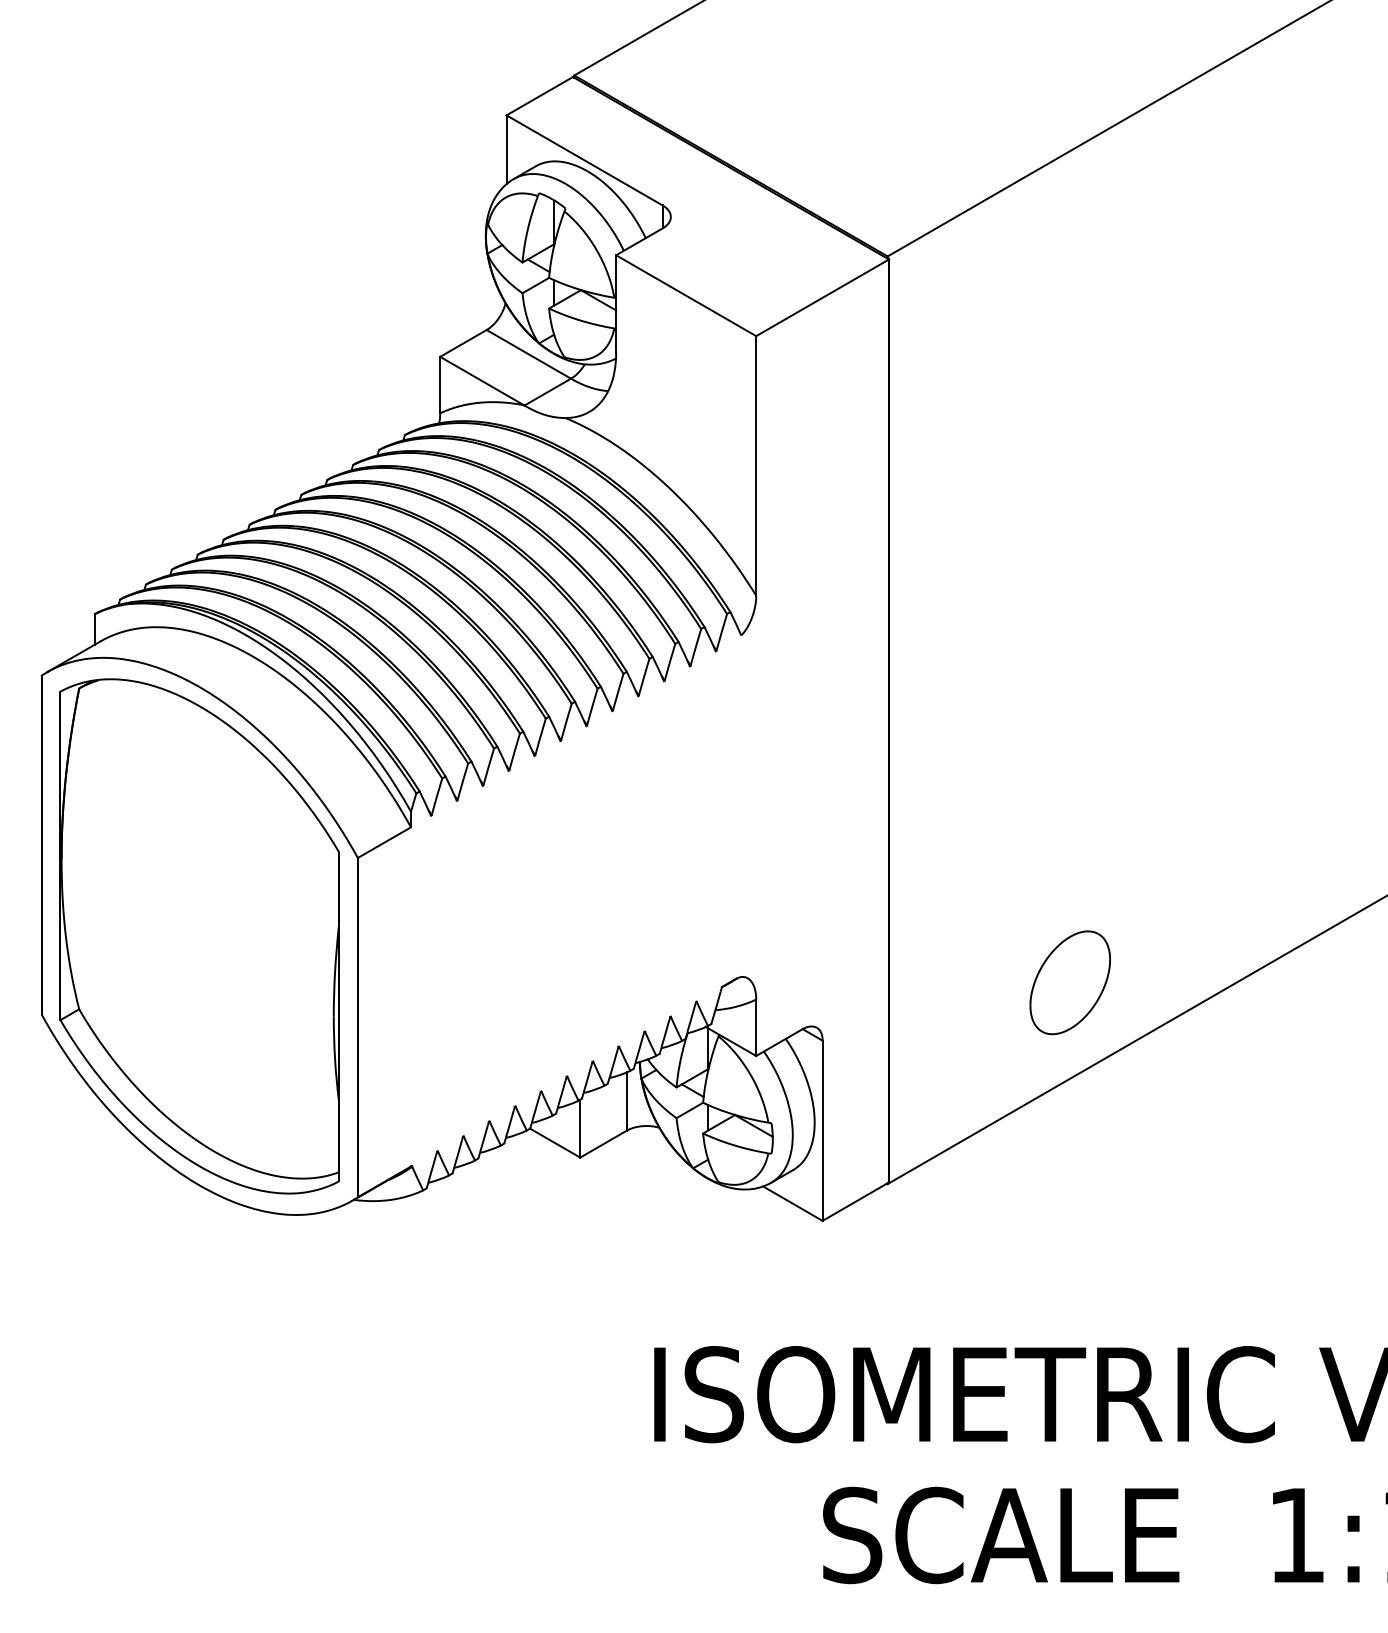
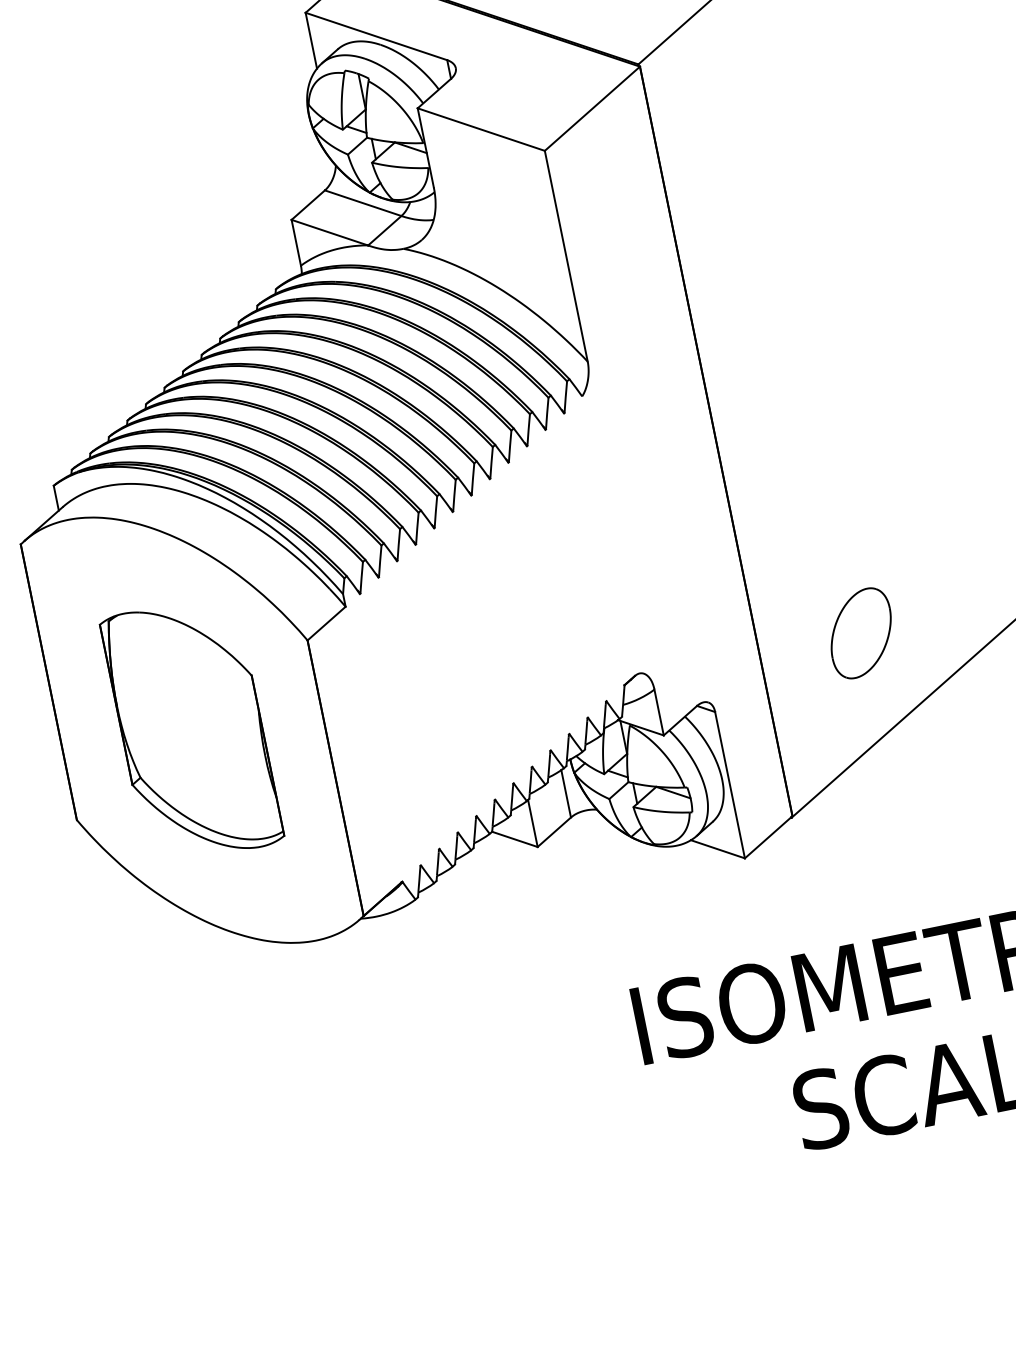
part: (199, 936) -> (191, 730), size x0.6
part: (1069, 982) -> (860, 633), moved

